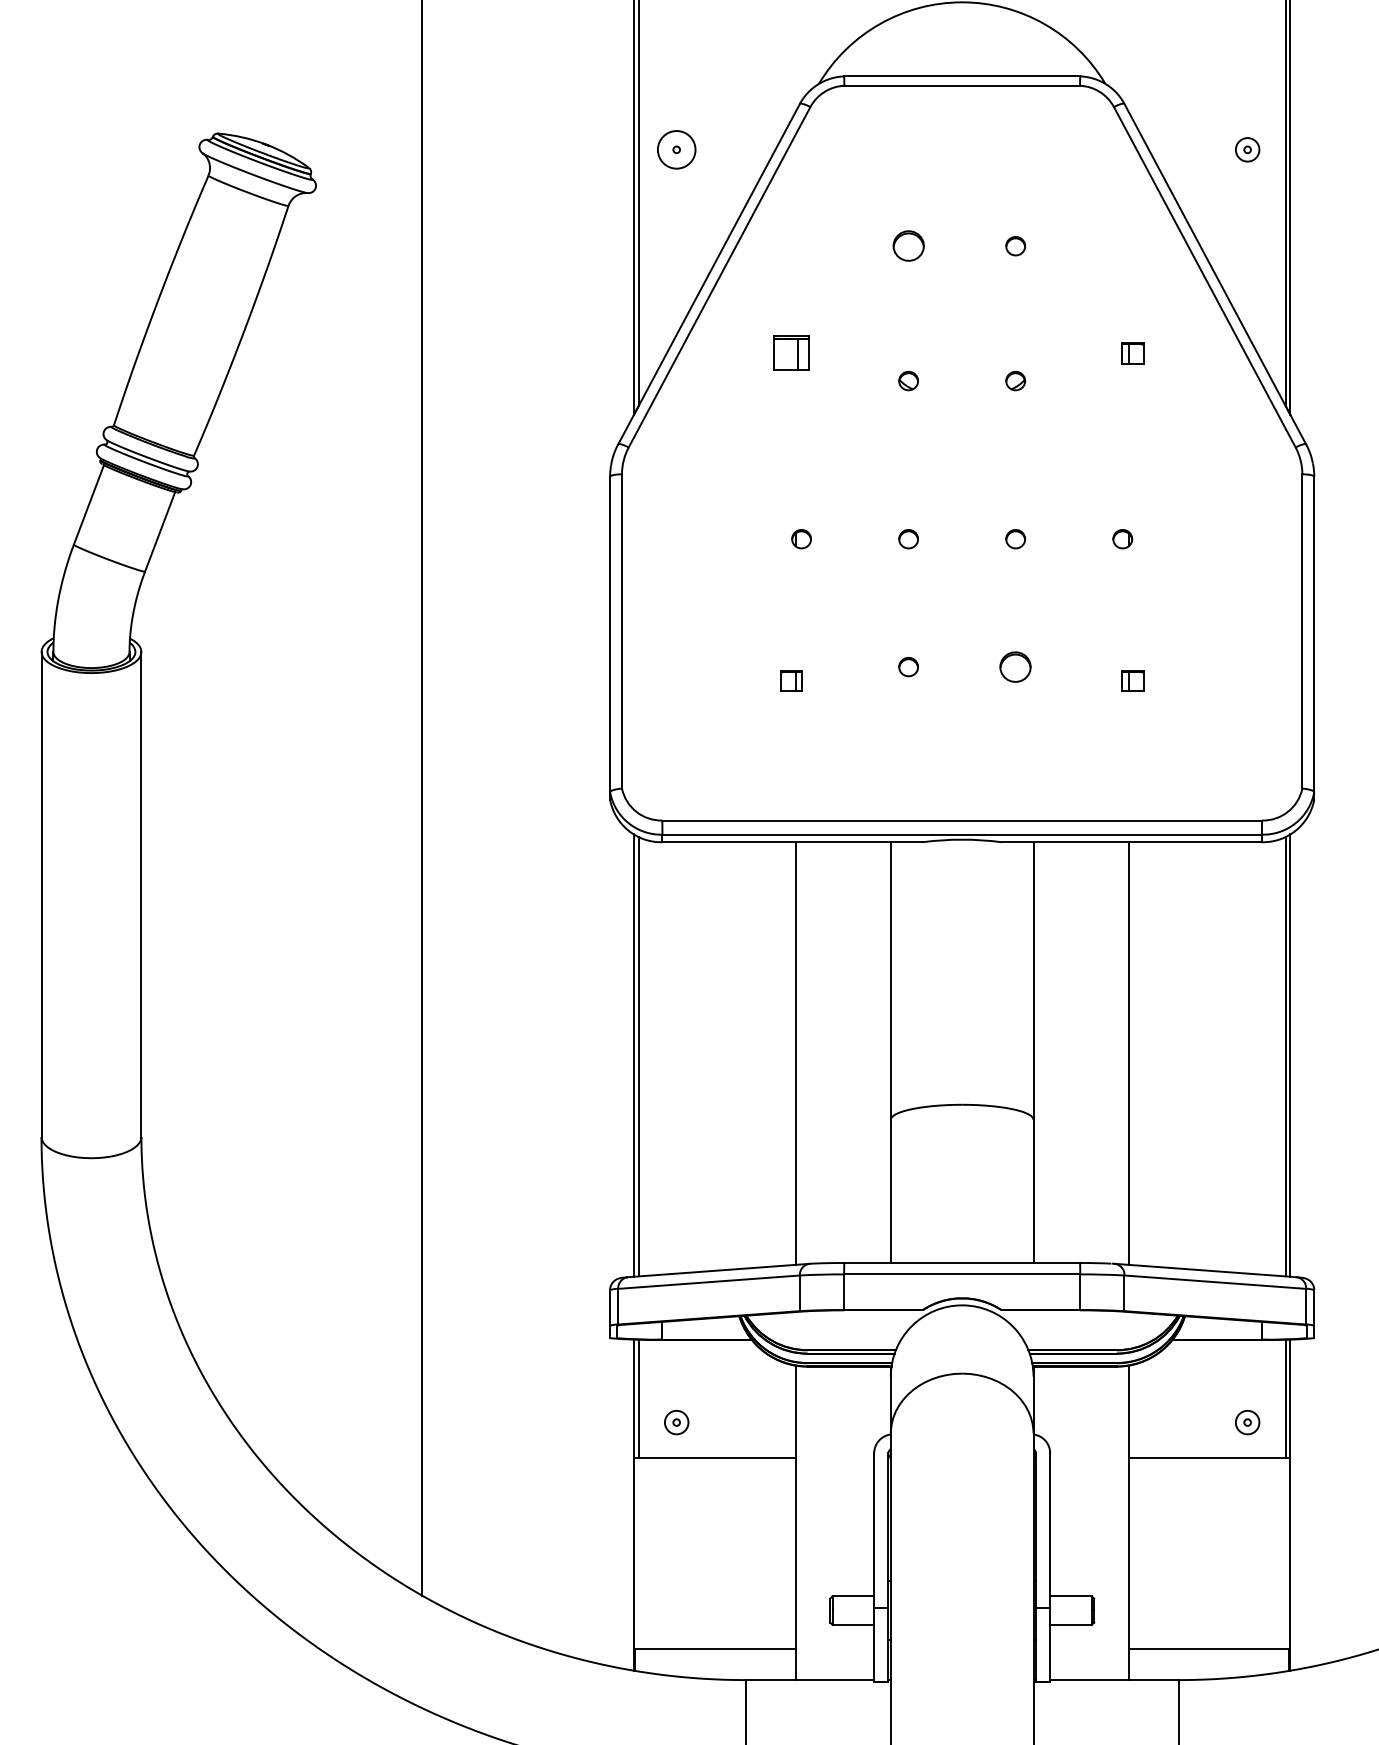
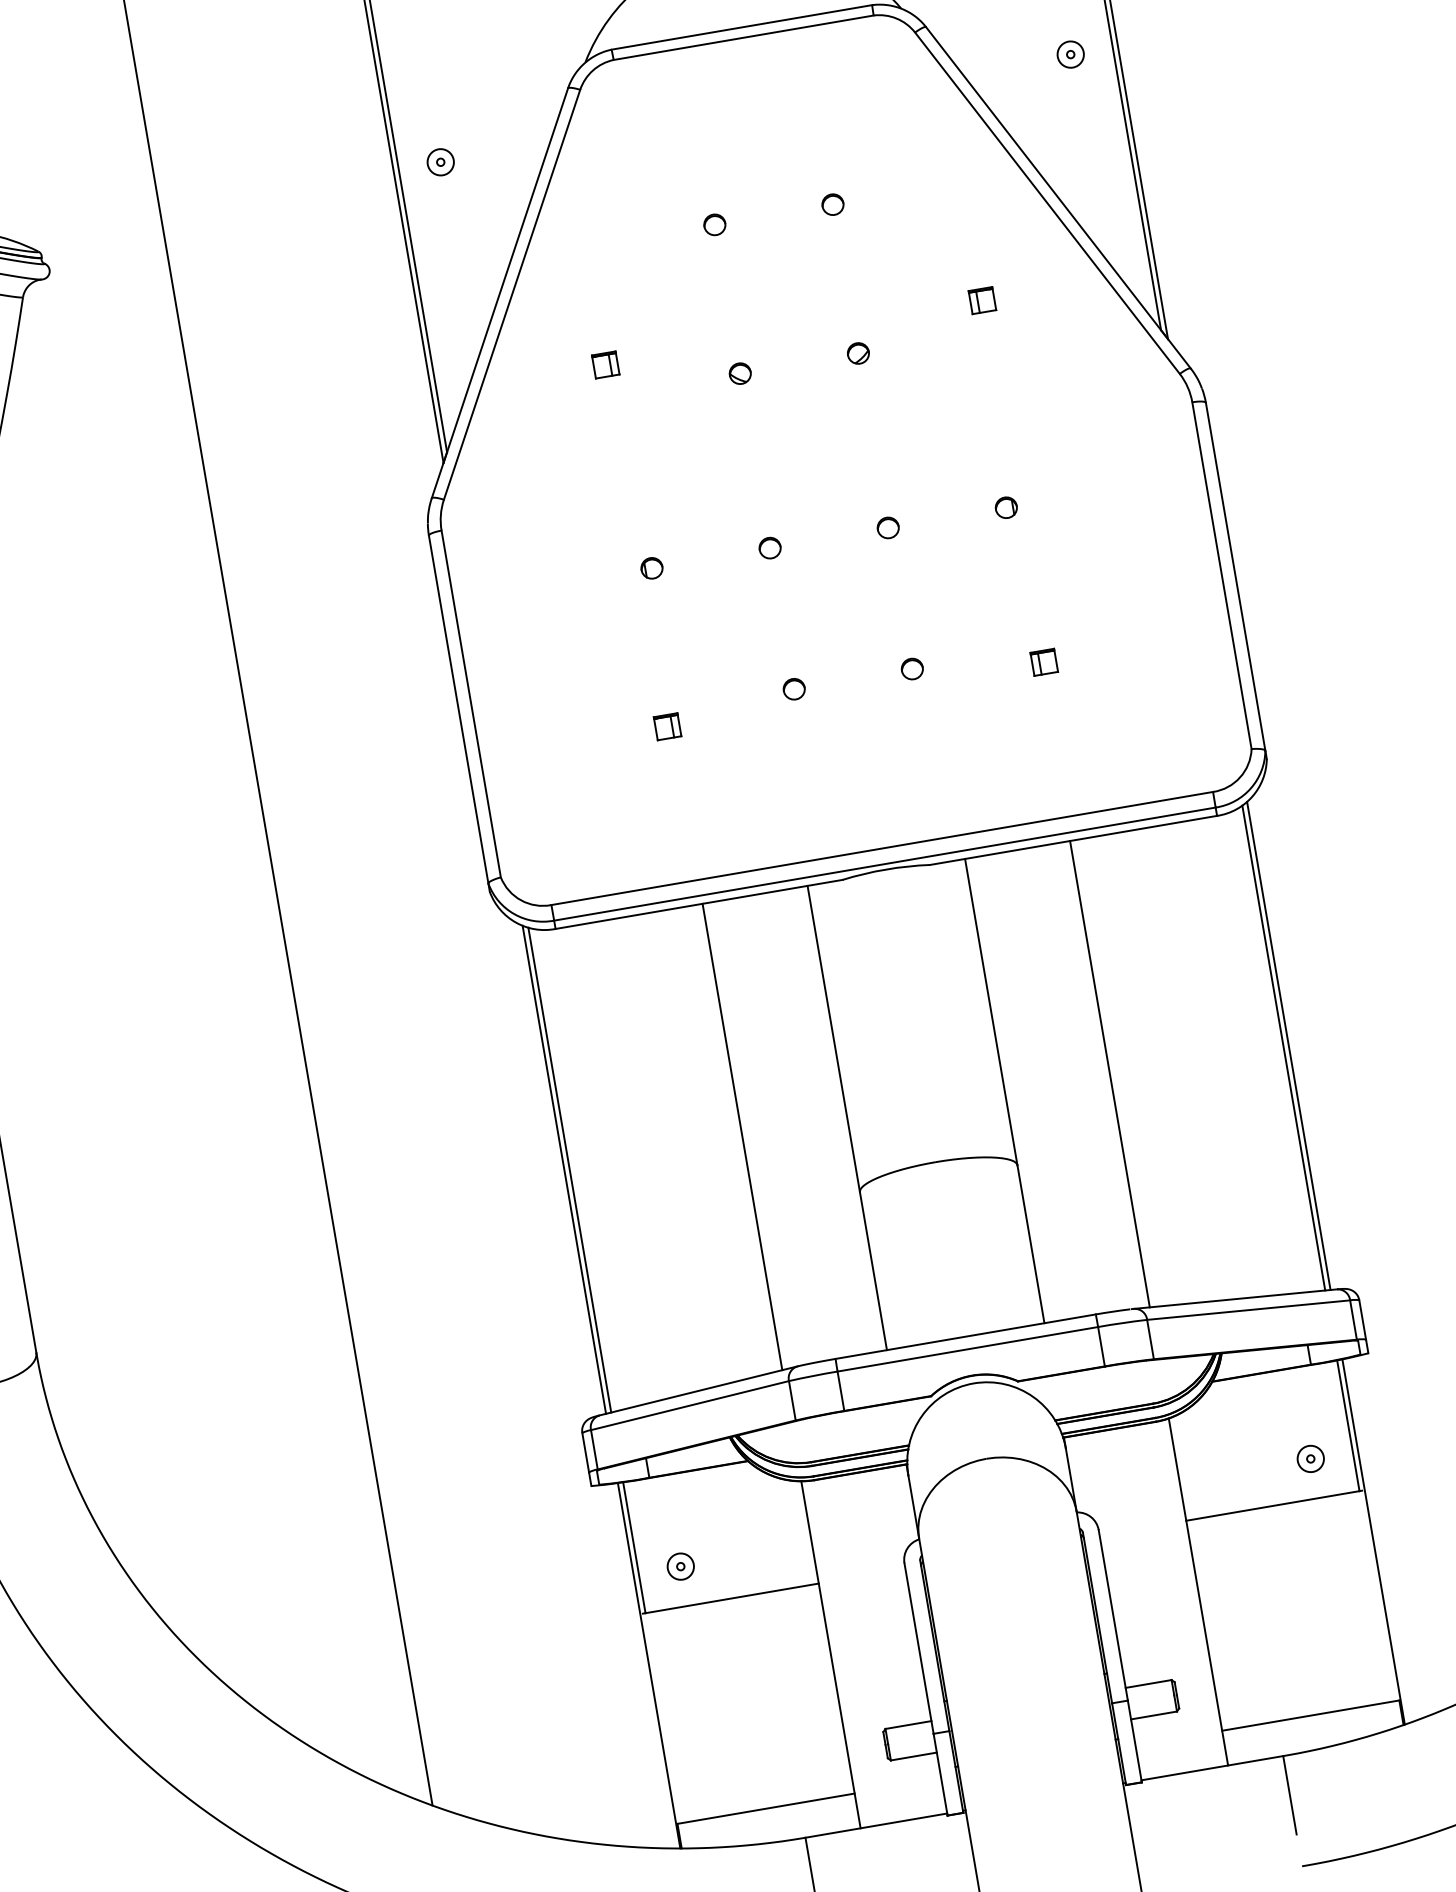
circle: (676, 149) -> (440, 161), size x0.62
part: (908, 246) -> (714, 225), size x0.62
part: (791, 353) -> (605, 365), size x0.62
part: (1015, 666) -> (912, 668), size x0.62

